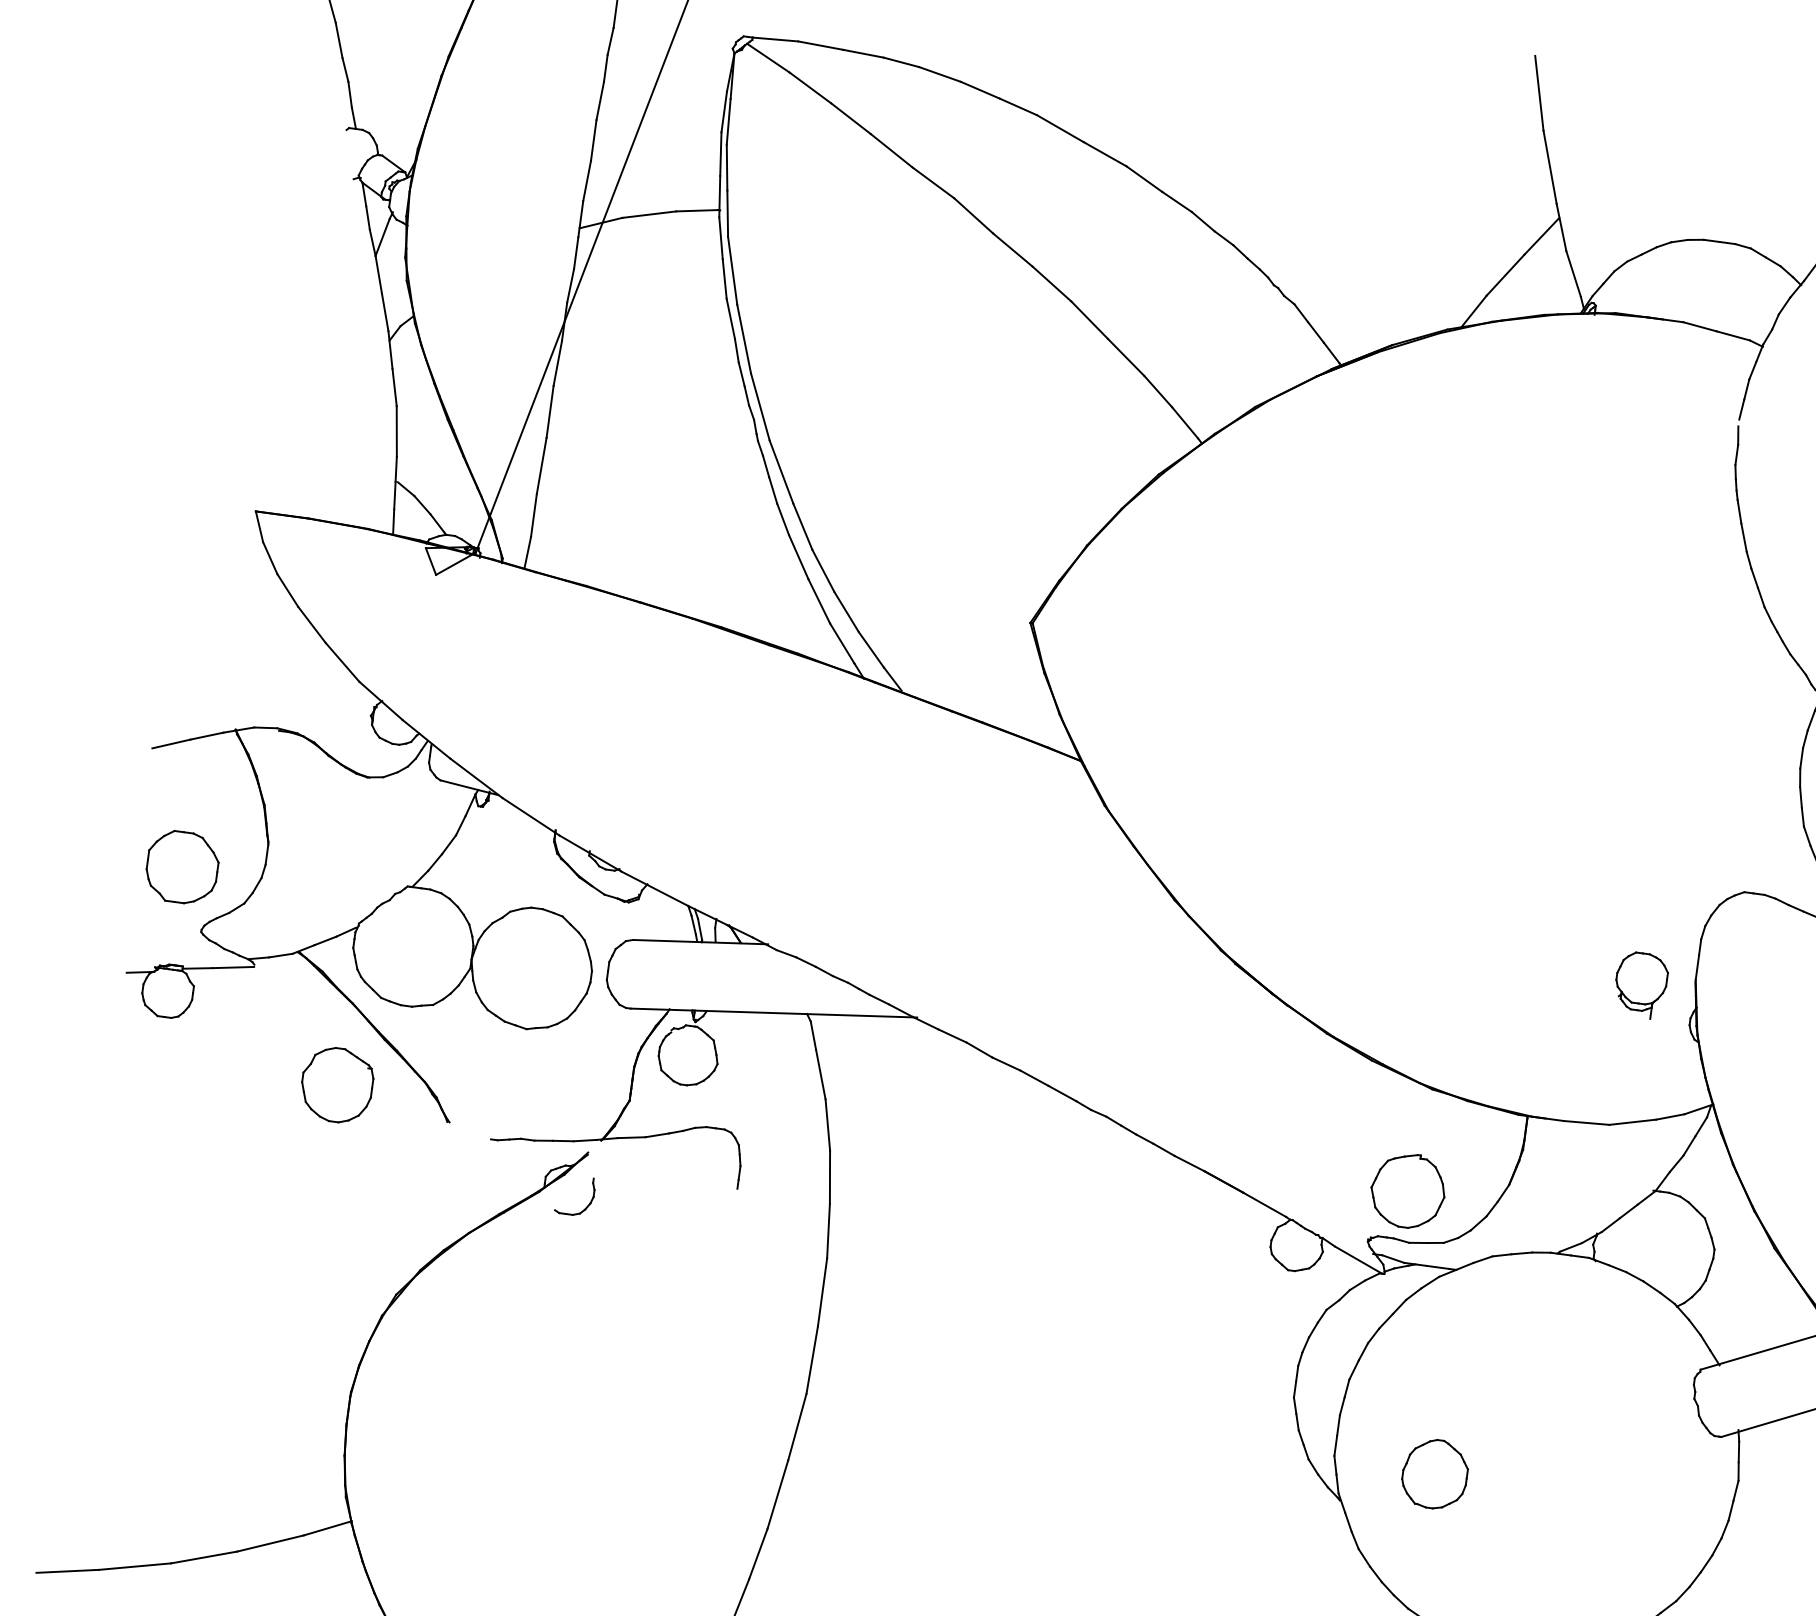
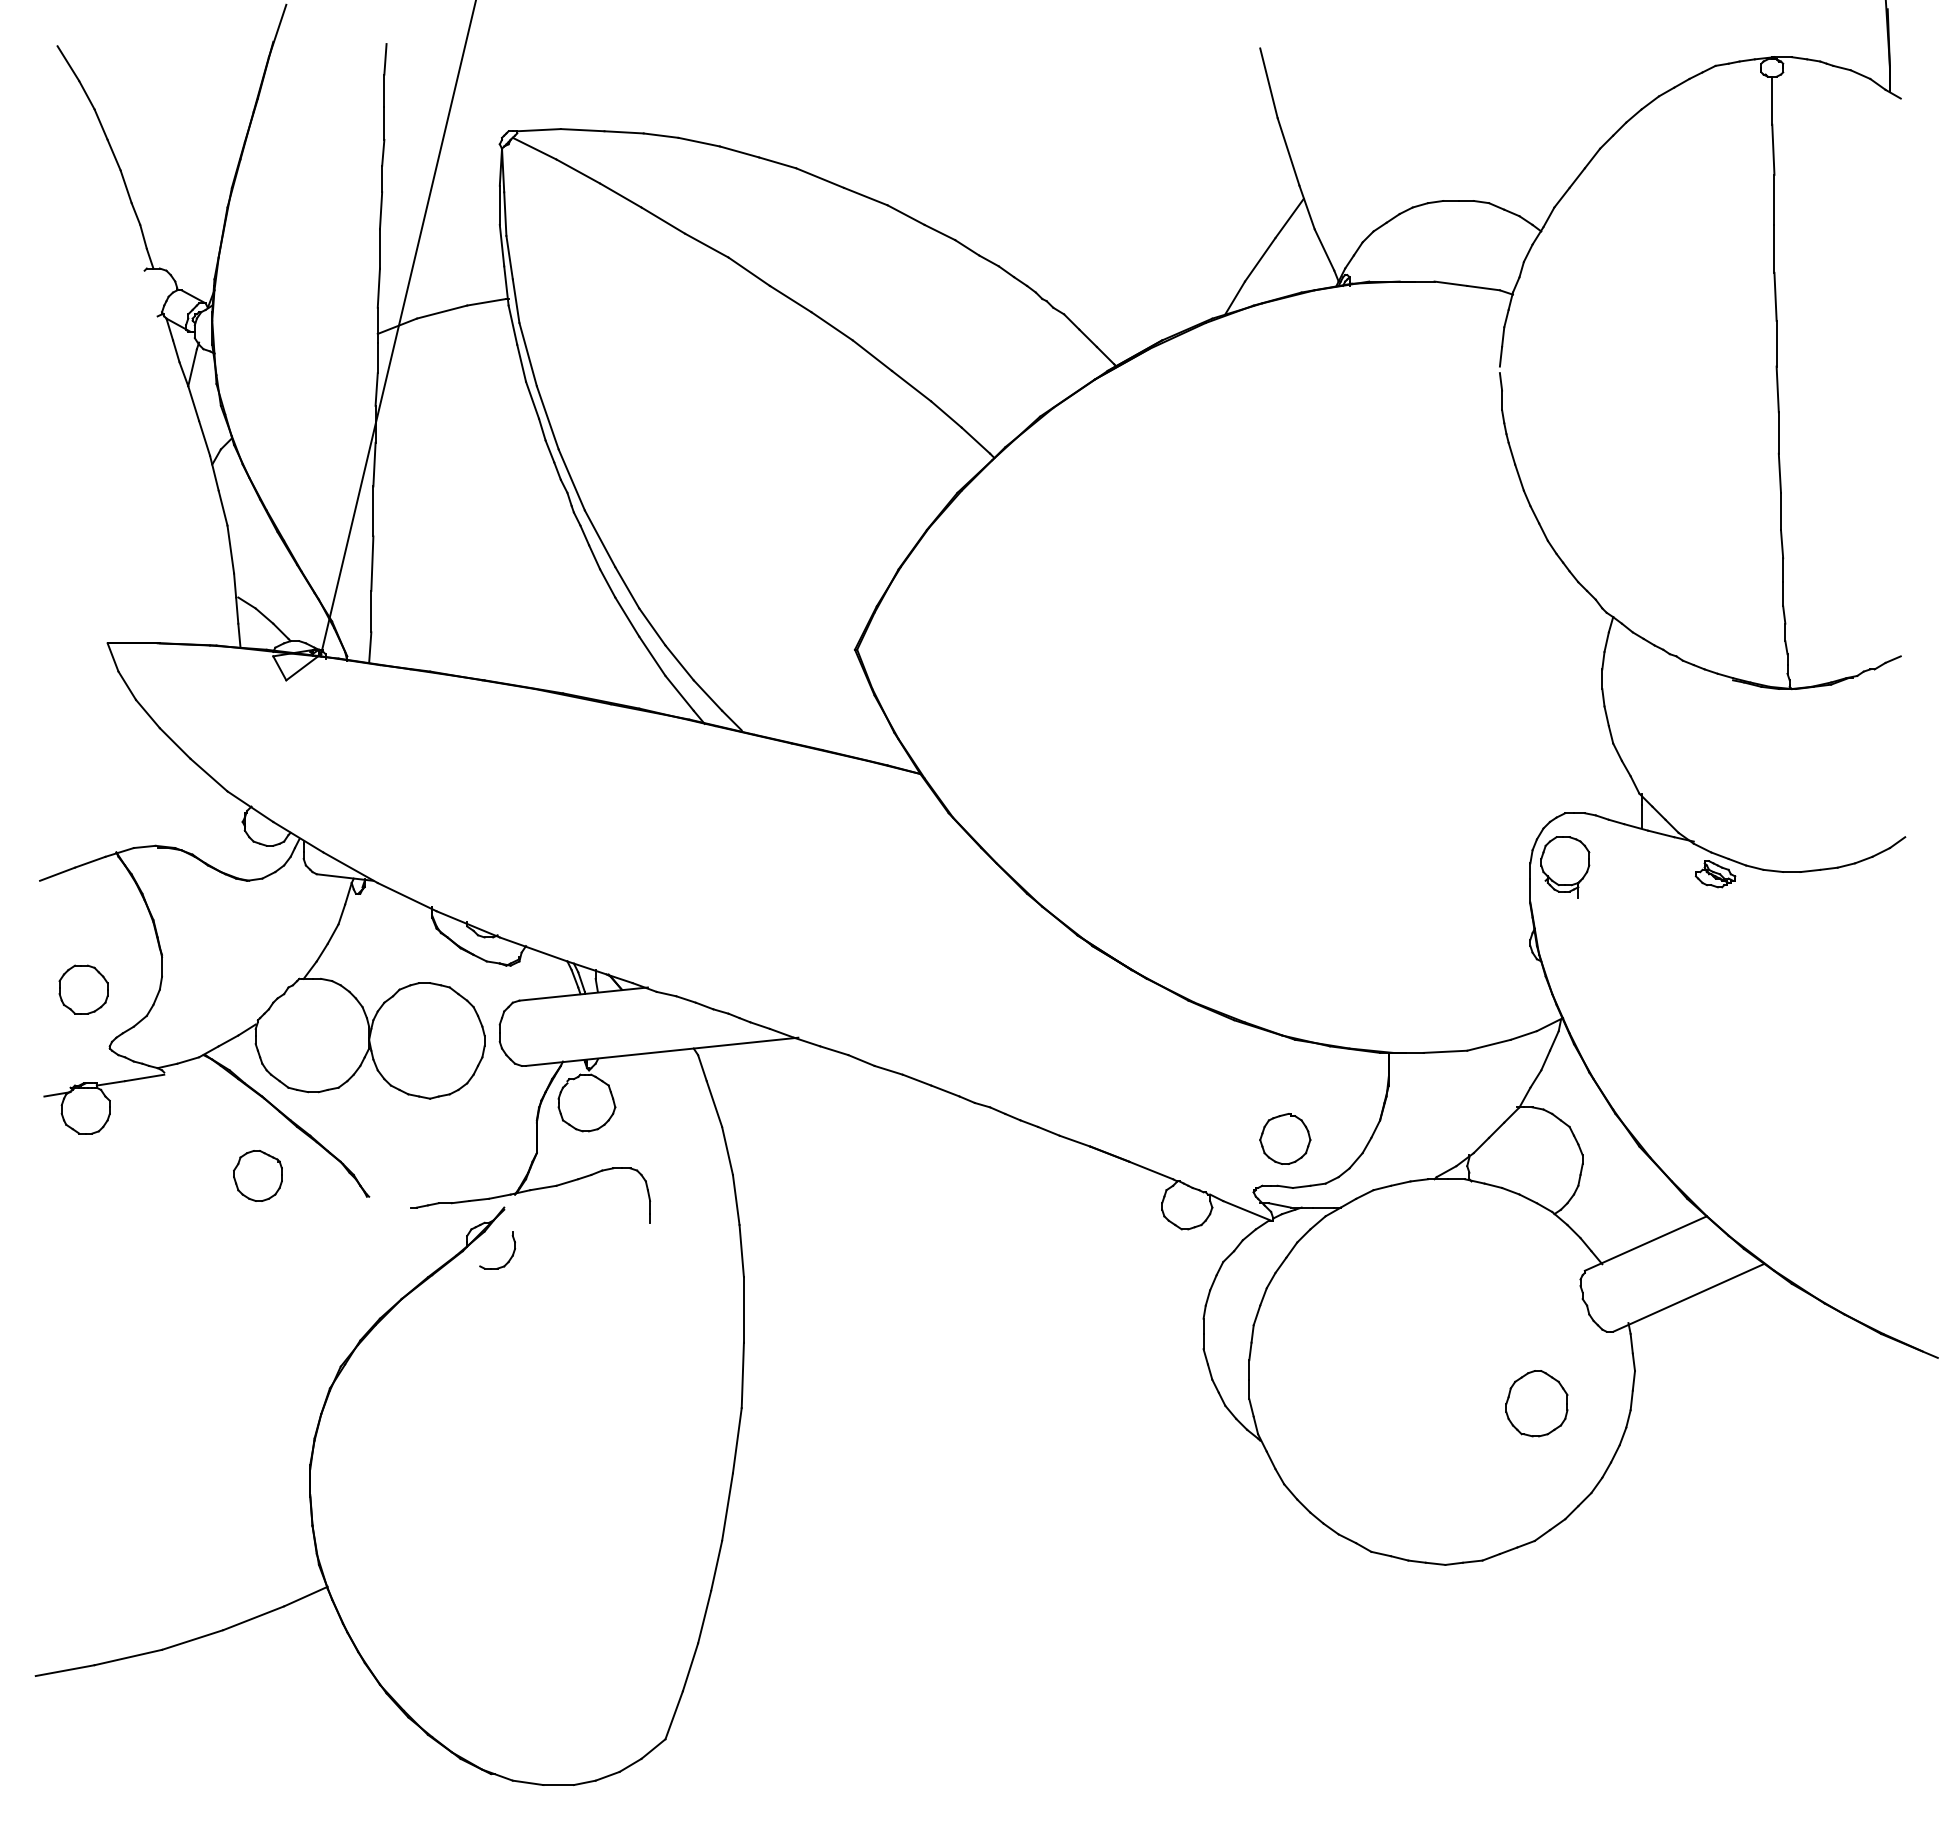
part: (182, 867) -> (83, 989), size x0.71
part: (1641, 985) -> (1565, 867), moved
part: (336, 1084) -> (257, 1175), size x0.71
part: (1408, 1190) -> (1285, 1138), size x0.71
part: (1434, 1473) -> (1536, 1403), moved

